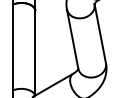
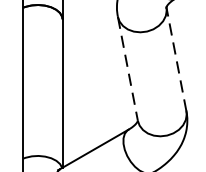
line: (100, 33) -> (176, 58), solid -> dashed
line: (72, 39) -> (127, 69), solid -> dashed

